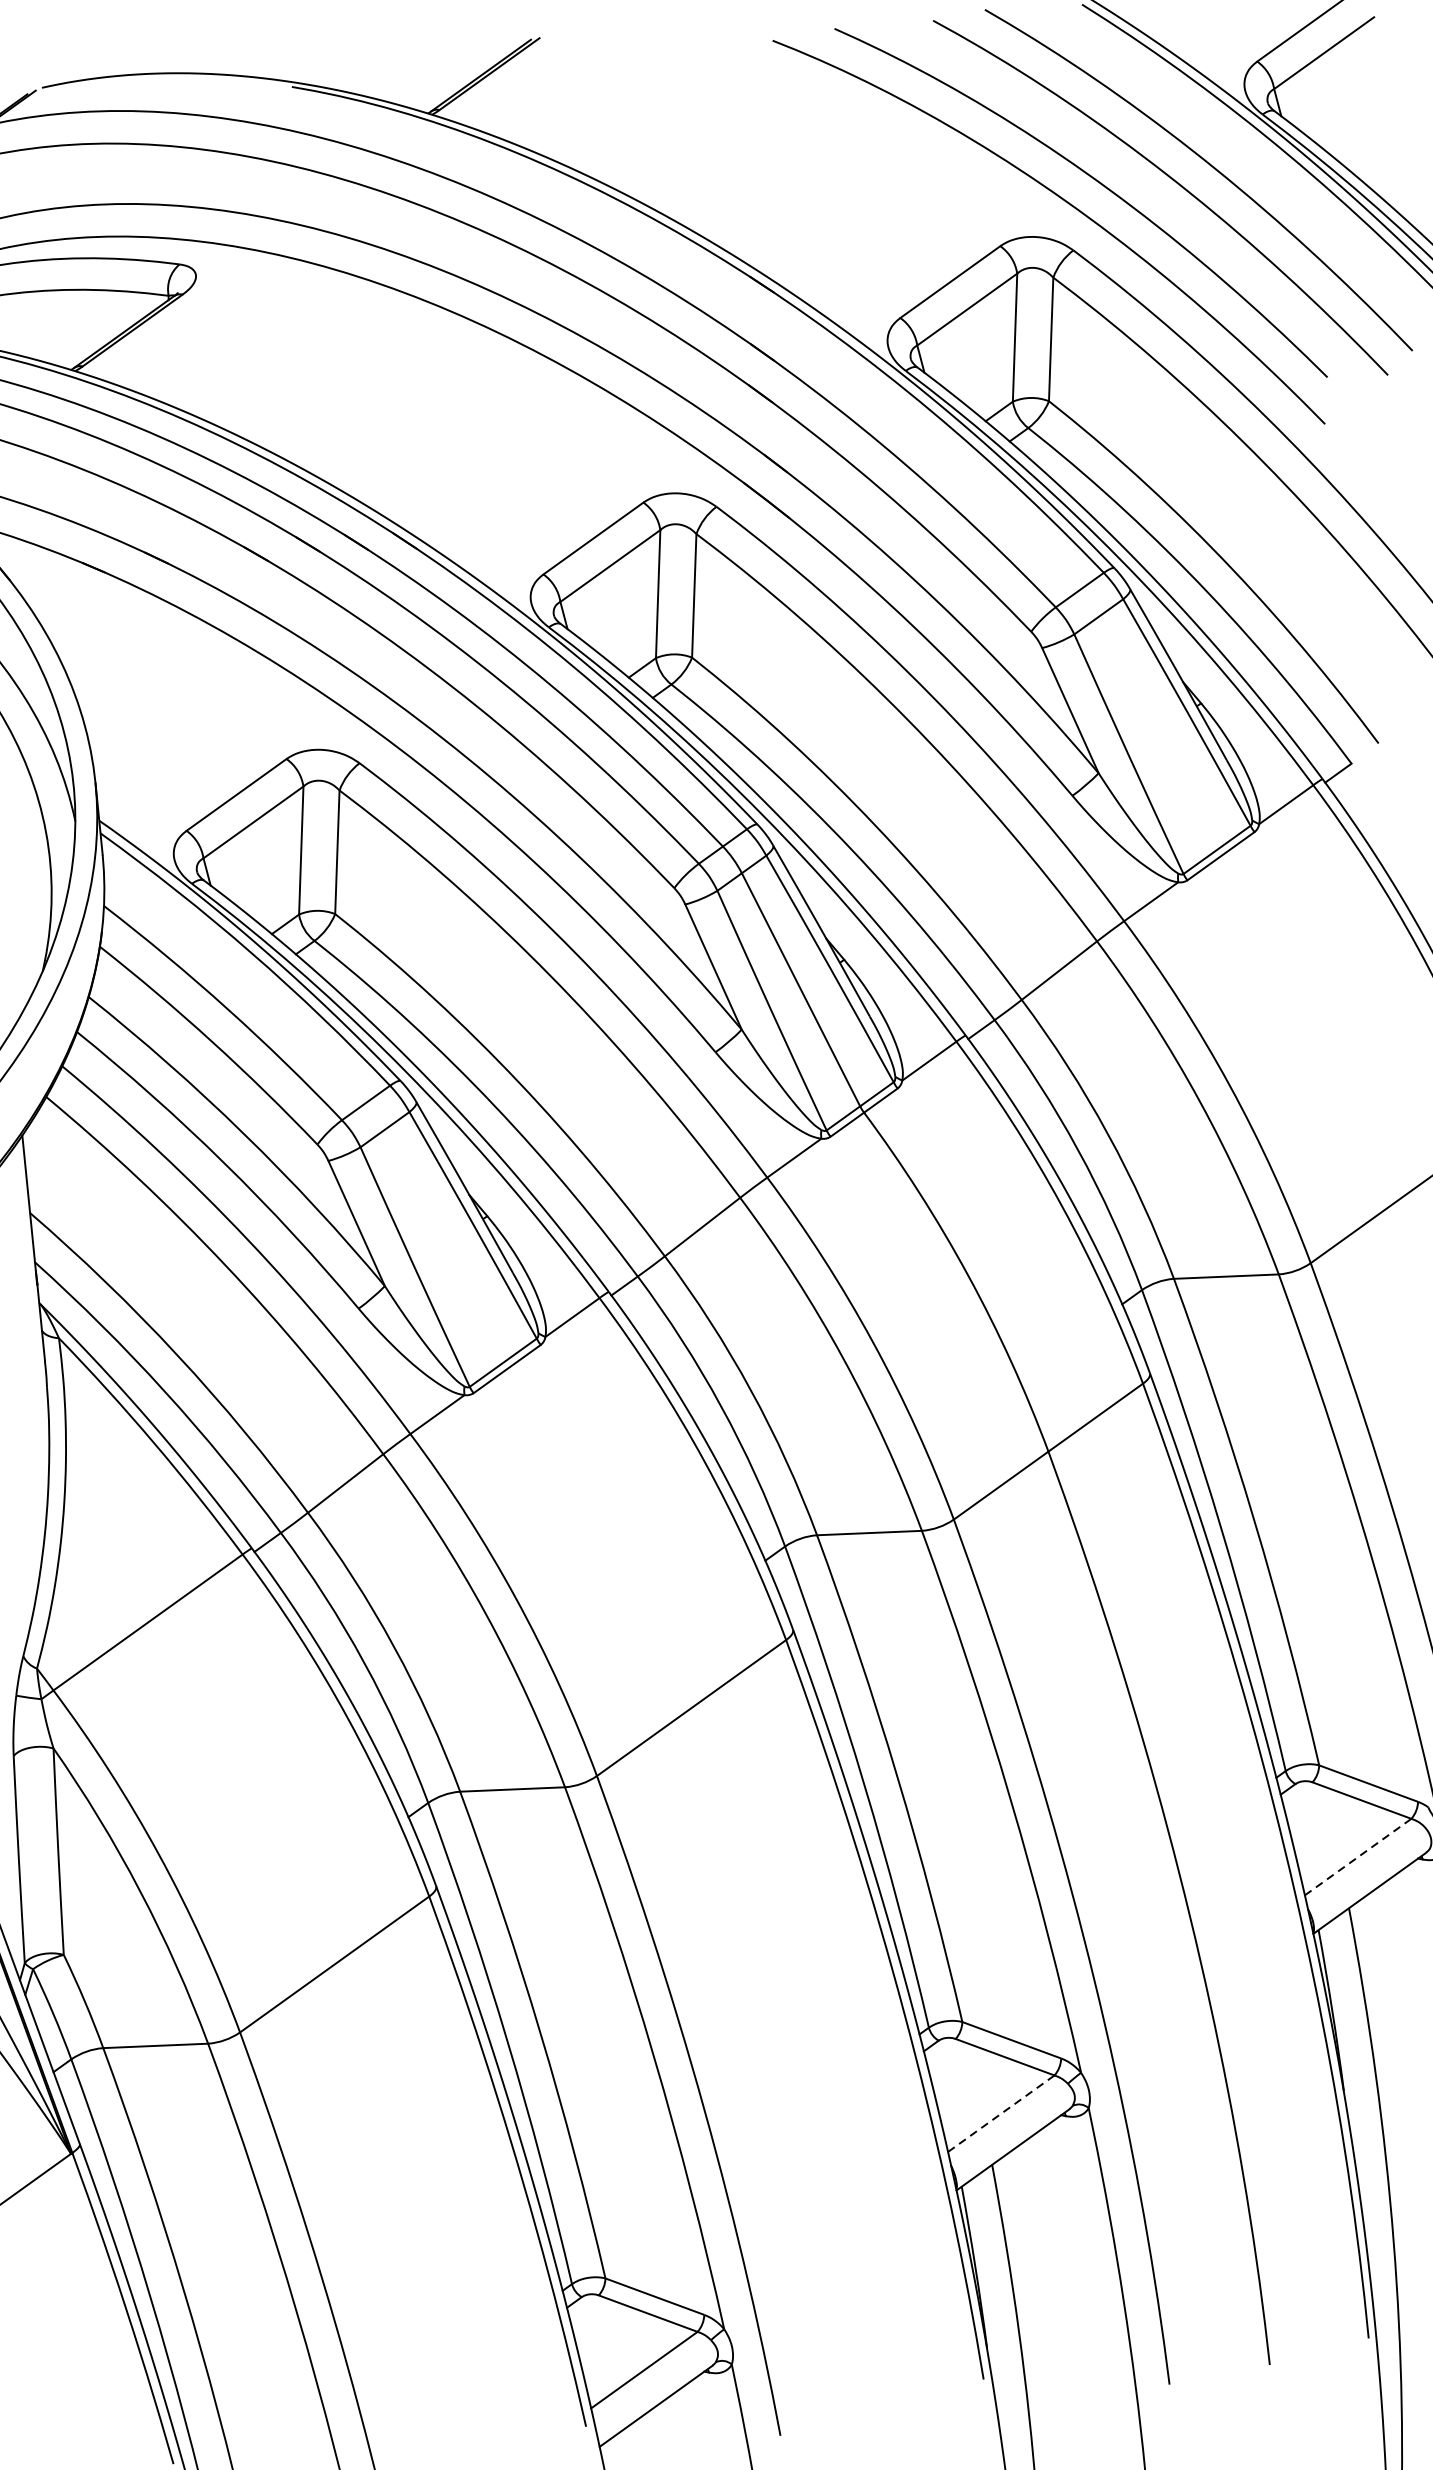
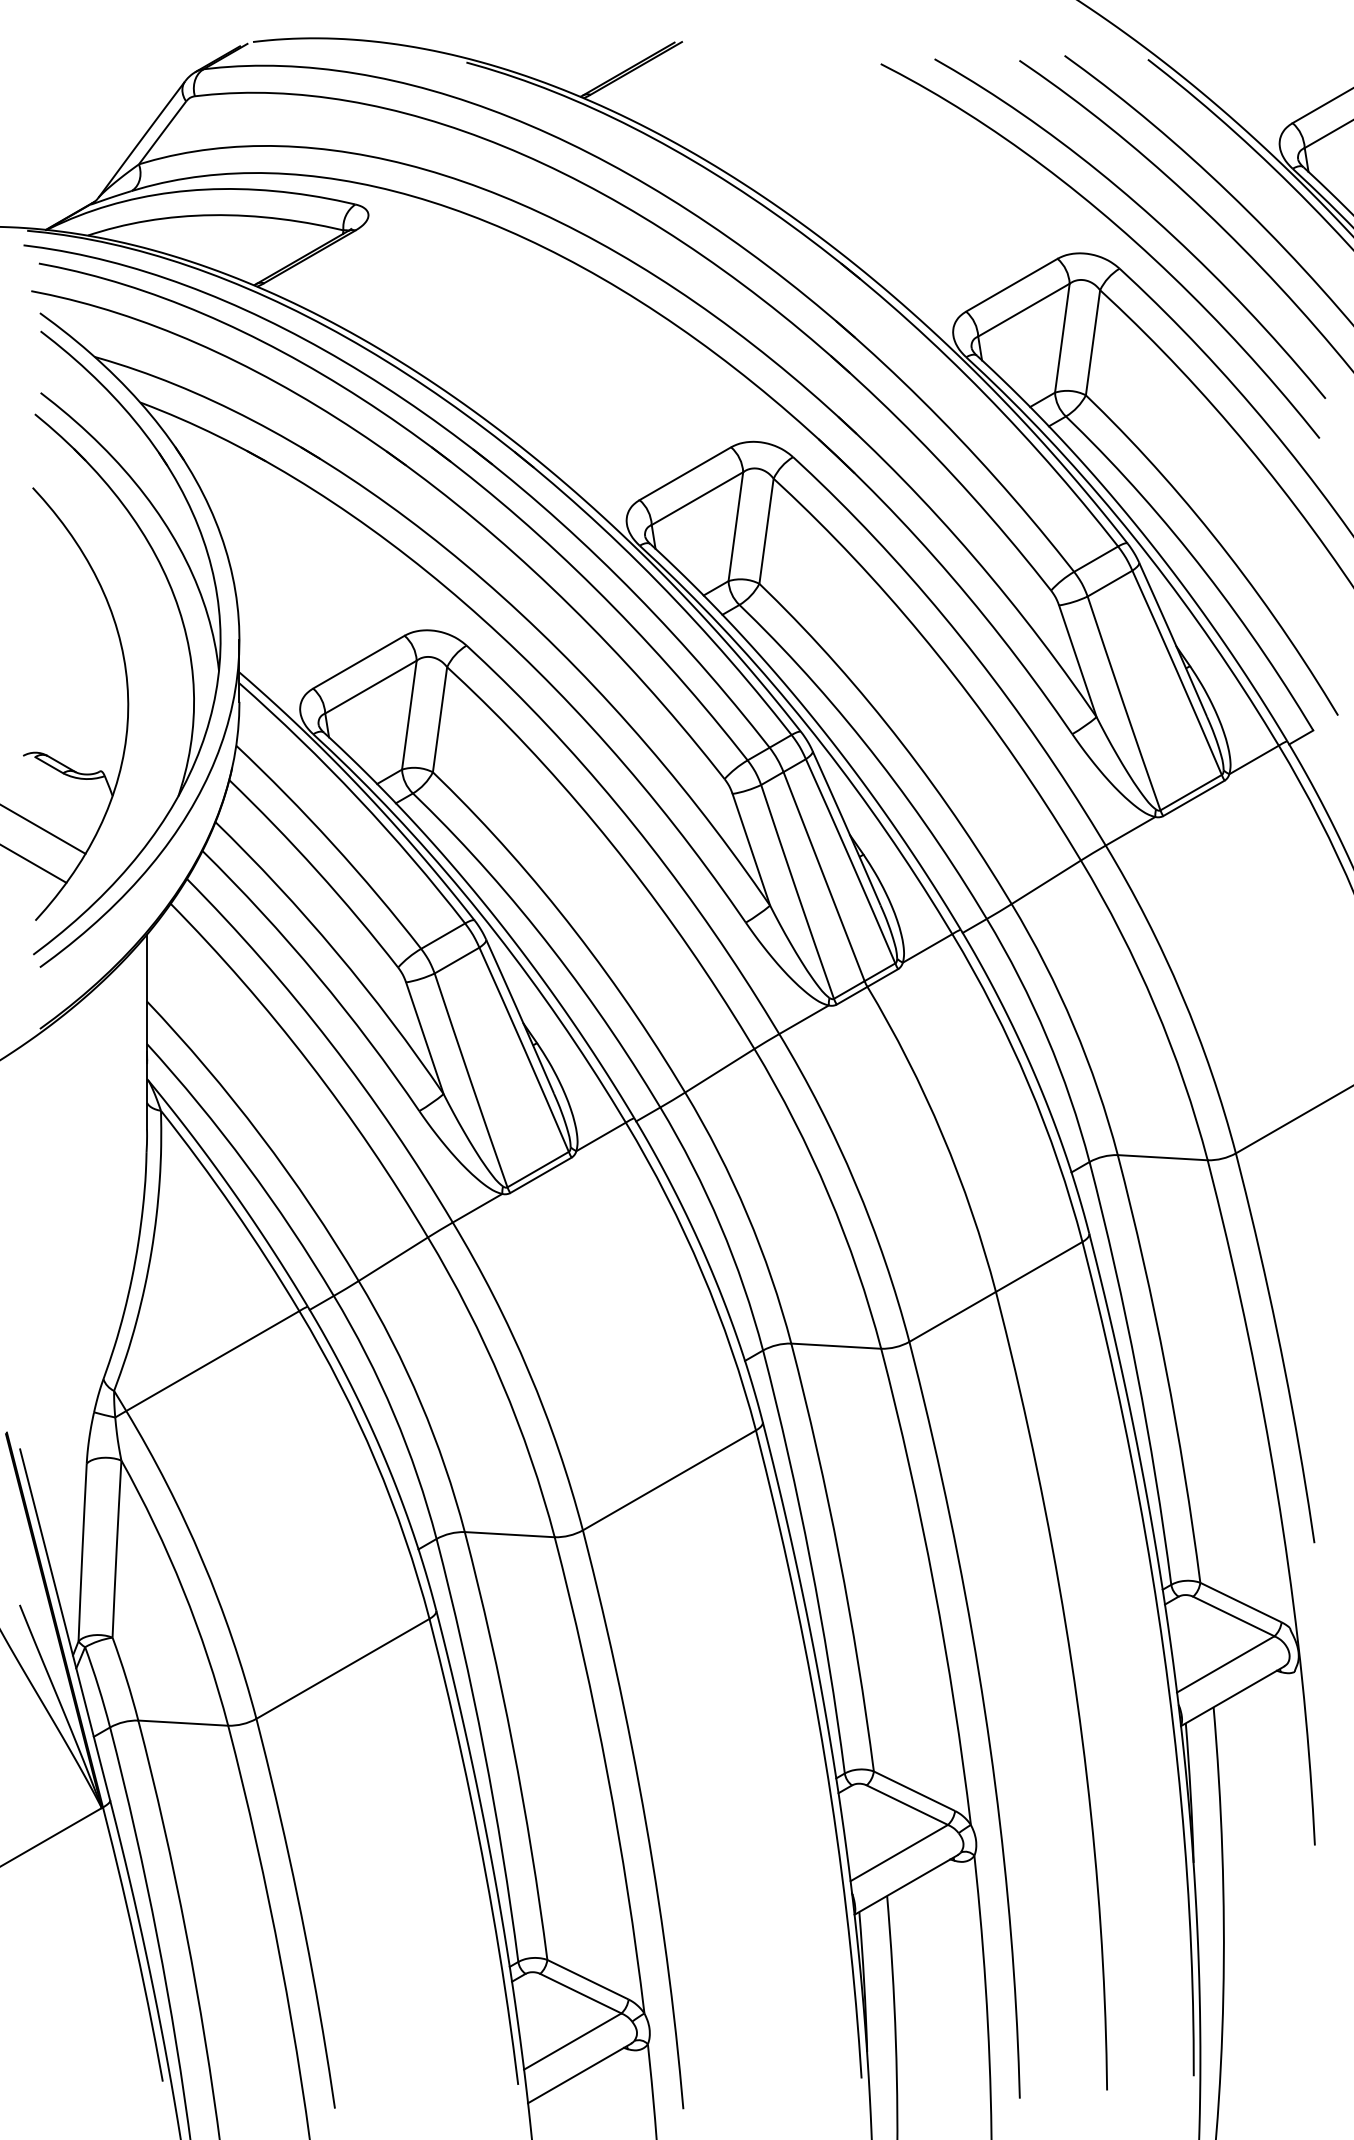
line: (1358, 1857) -> (1226, 1664), dashed -> solid
line: (1001, 2113) -> (899, 1852), dashed -> solid

